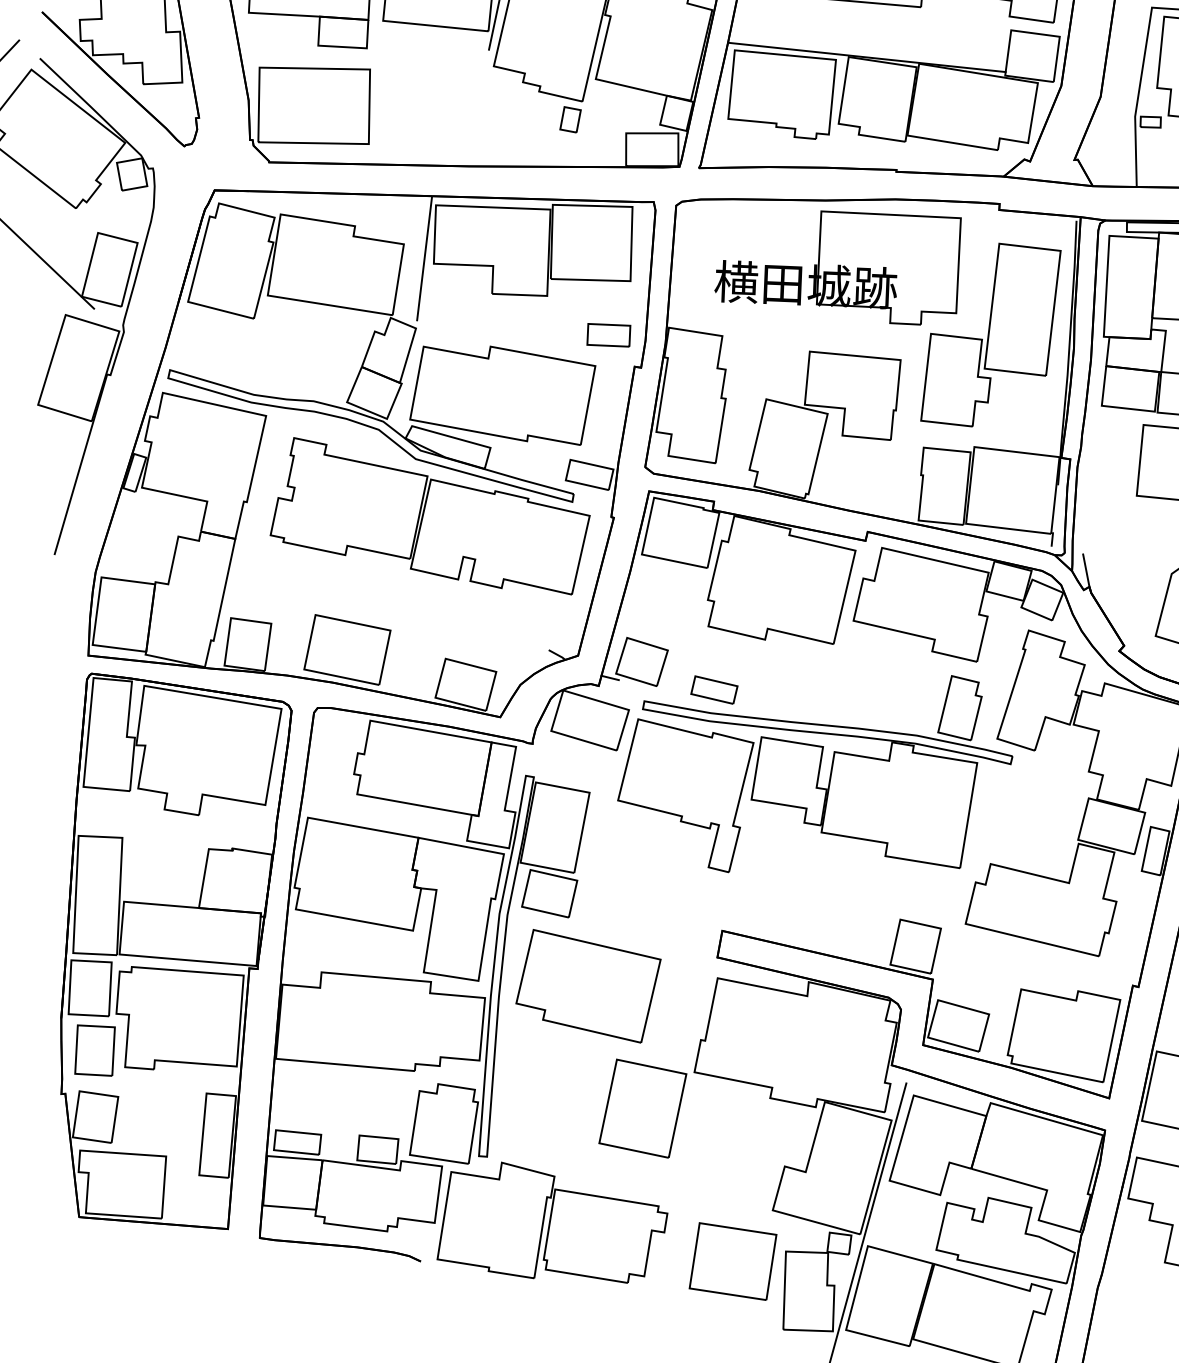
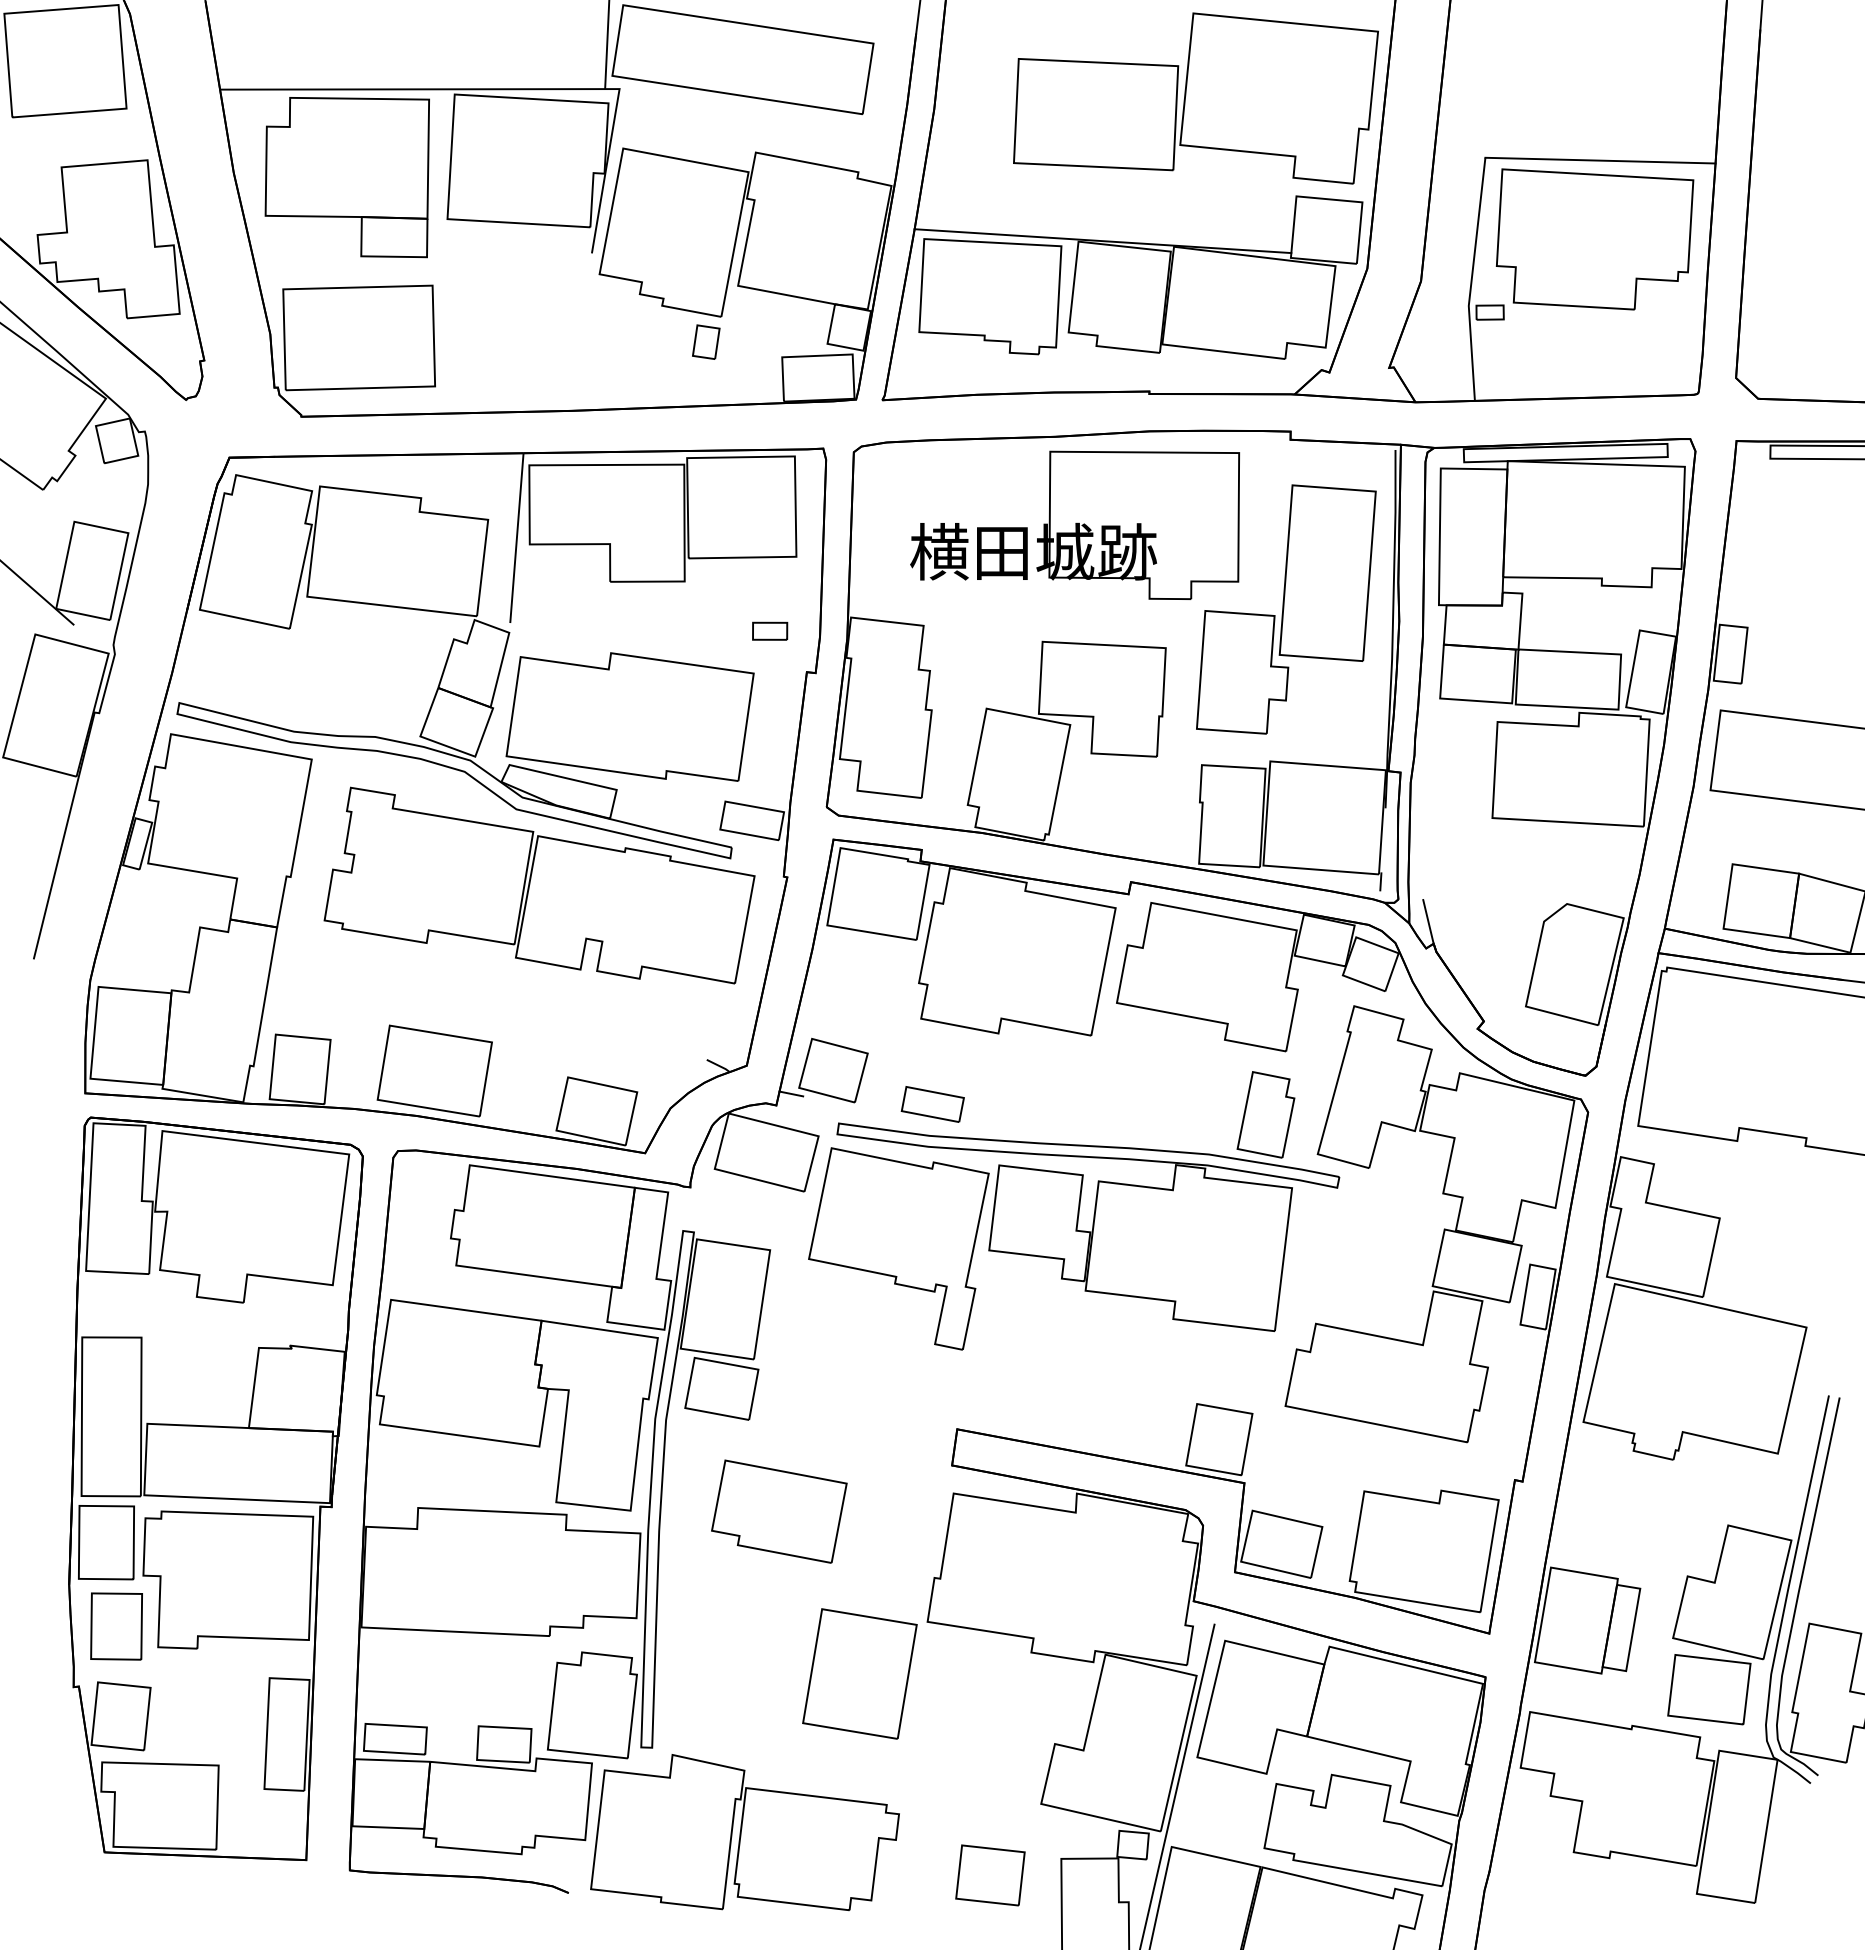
part: (608, 335) -> (769, 631), size x0.6
part: (588, 986) -> (779, 1511), size x0.7
part: (733, 1261) -> (990, 1875), size x0.6

